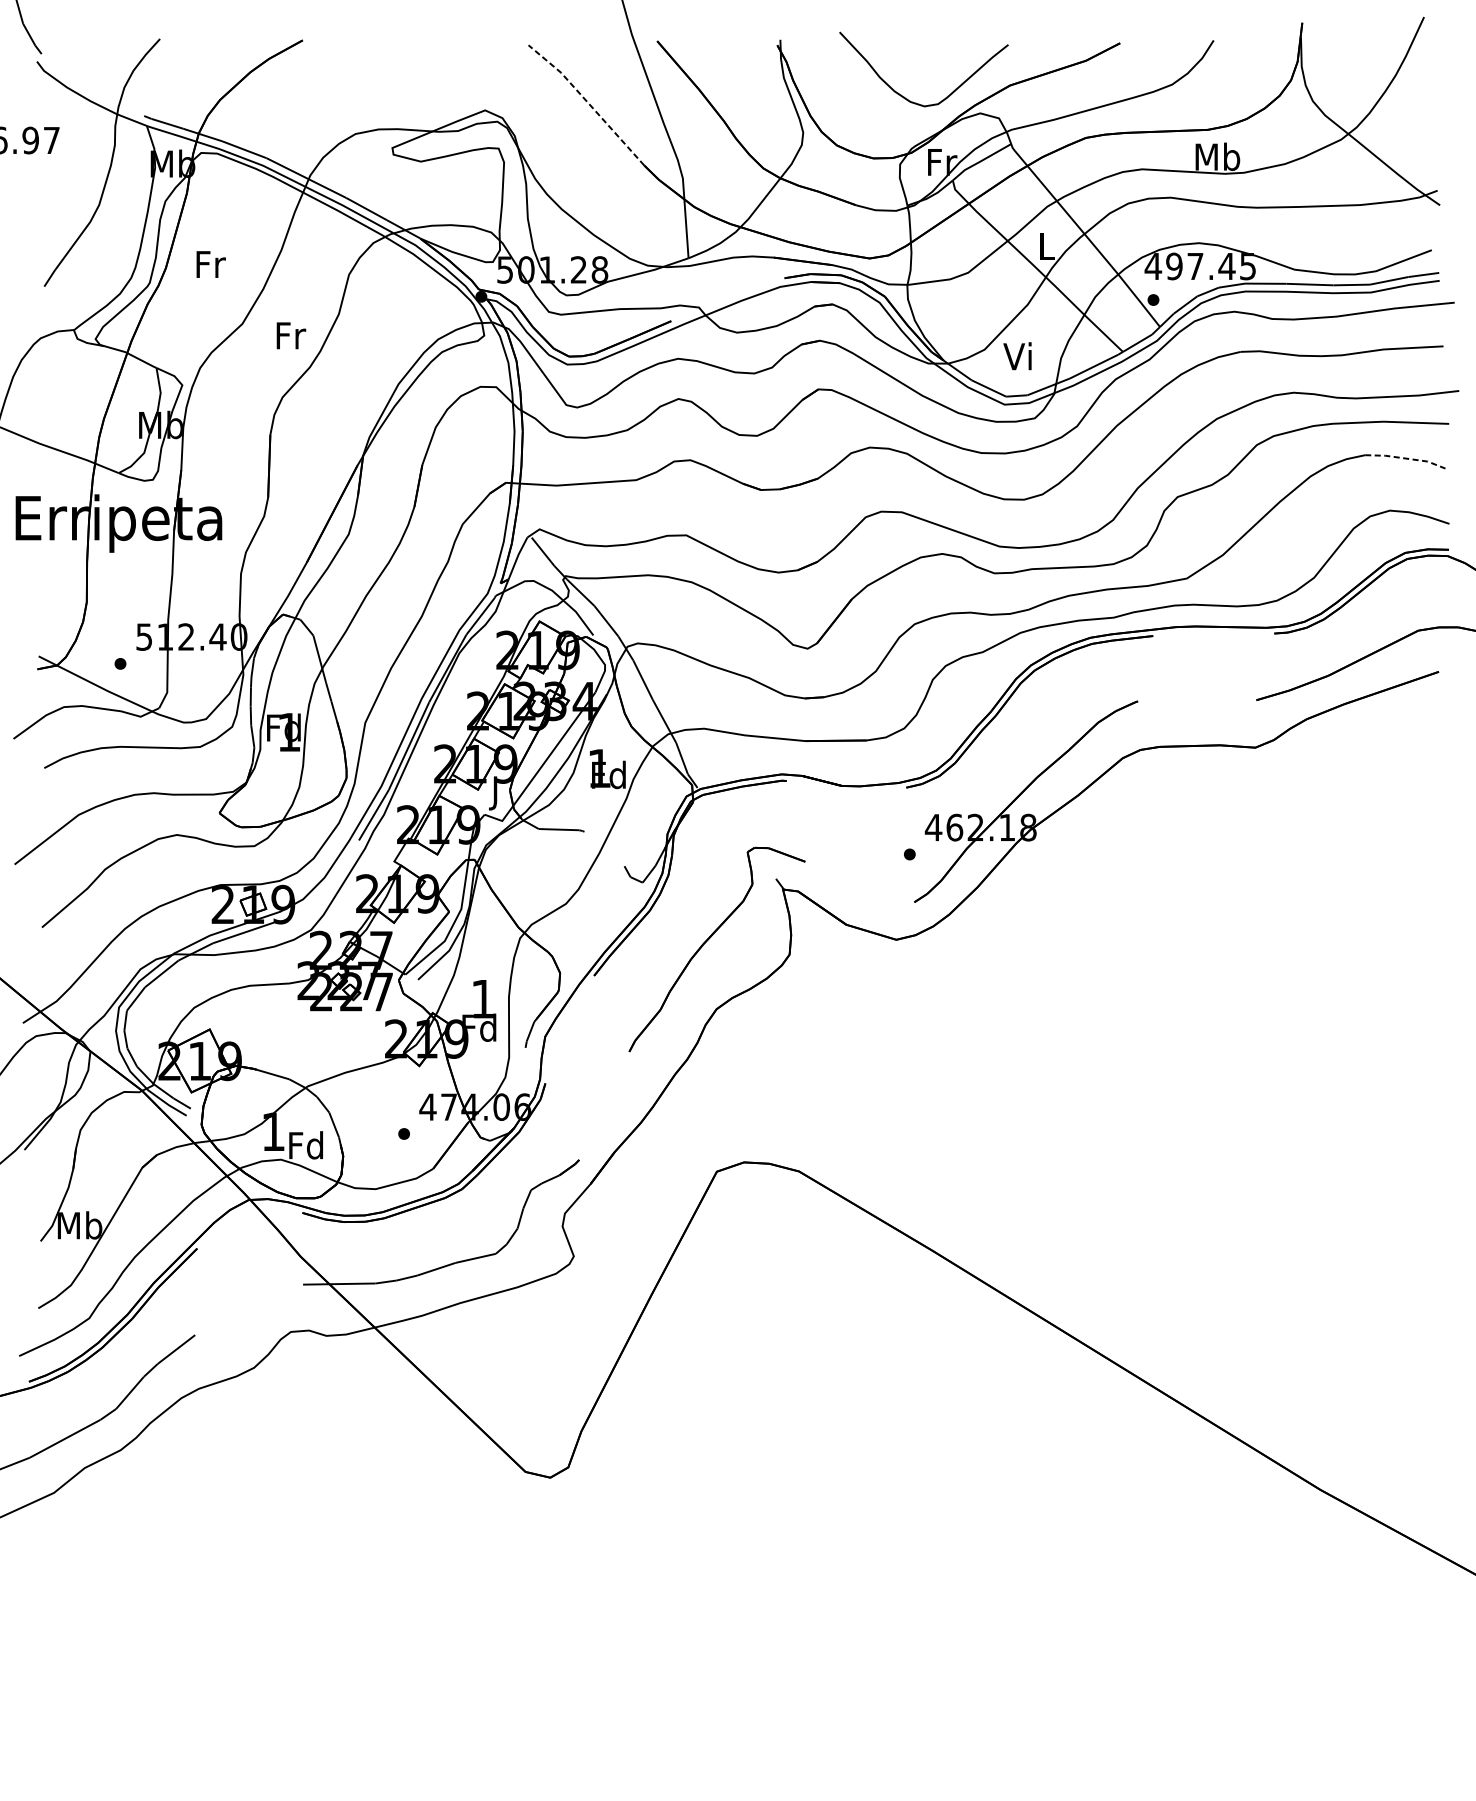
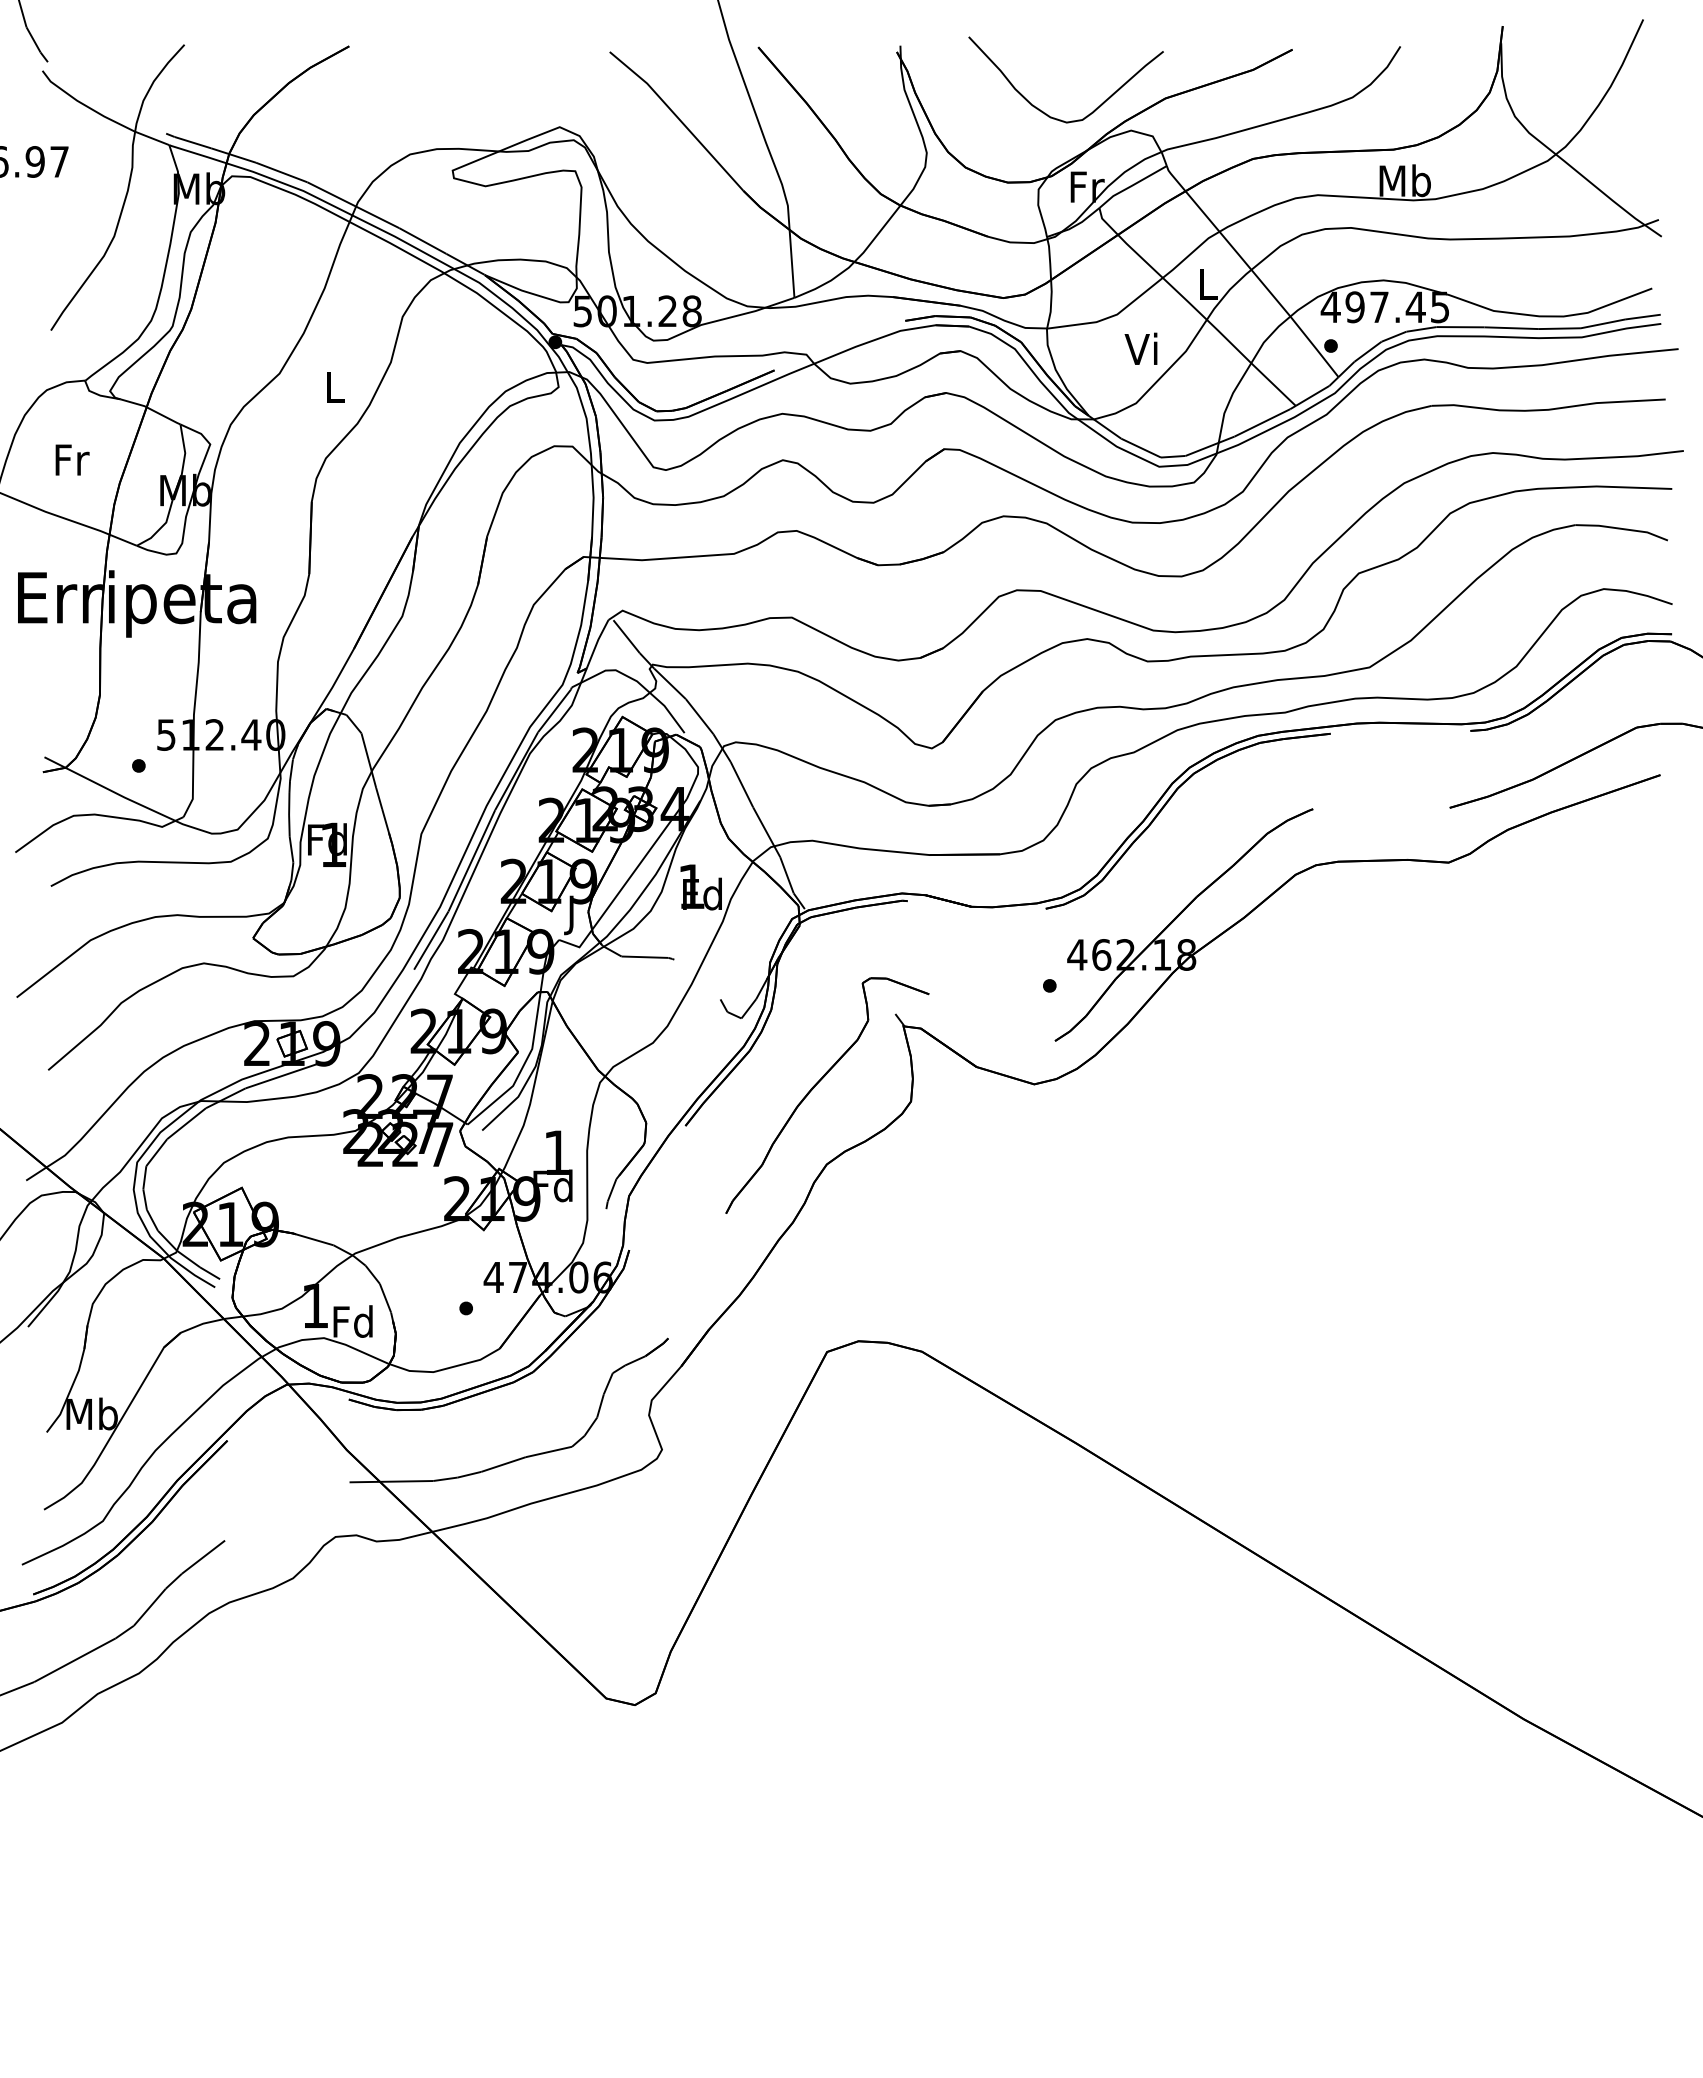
line: (588, 102) -> (678, 118), dashed -> solid
text: (211, 264) -> (72, 459), moved
text: (291, 335) -> (336, 386), Fr -> L
text: (1017, 355) -> (1140, 348), moved
line: (1406, 459) -> (1622, 529), dashed -> solid

